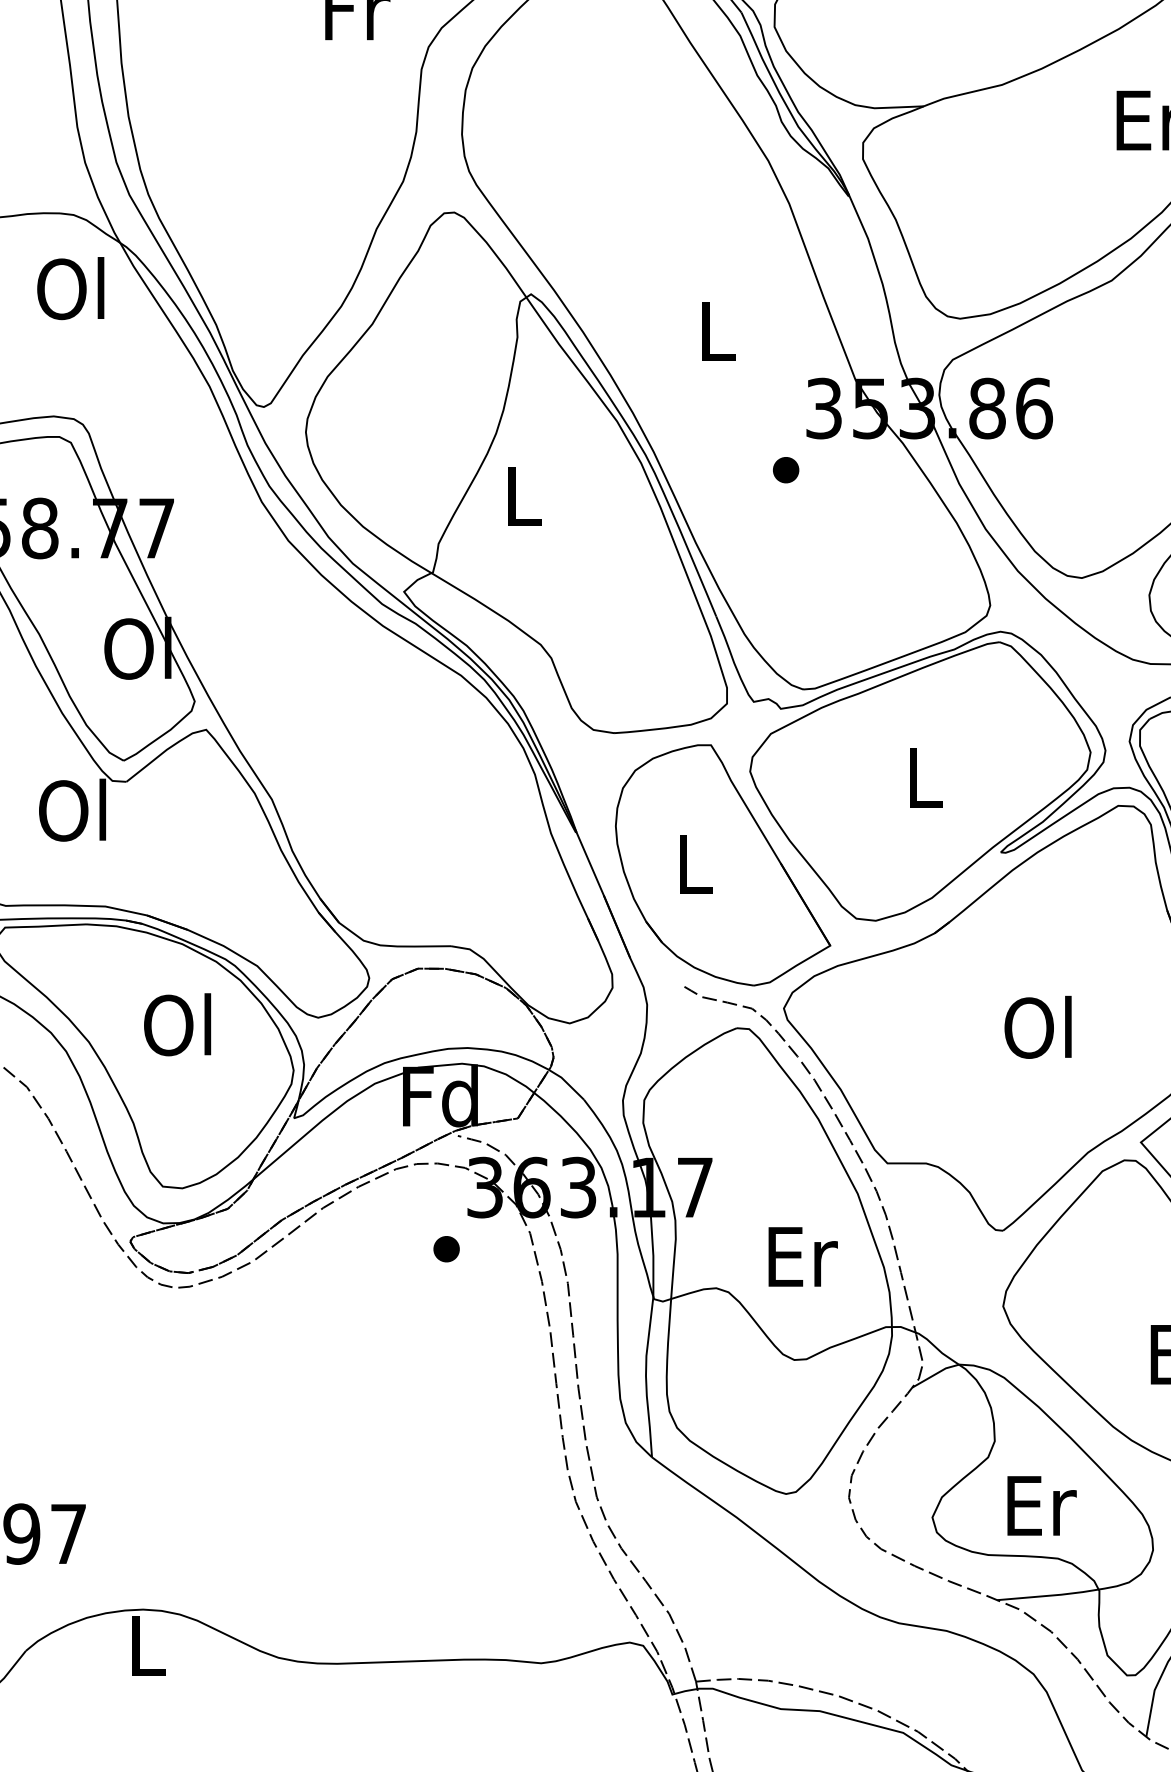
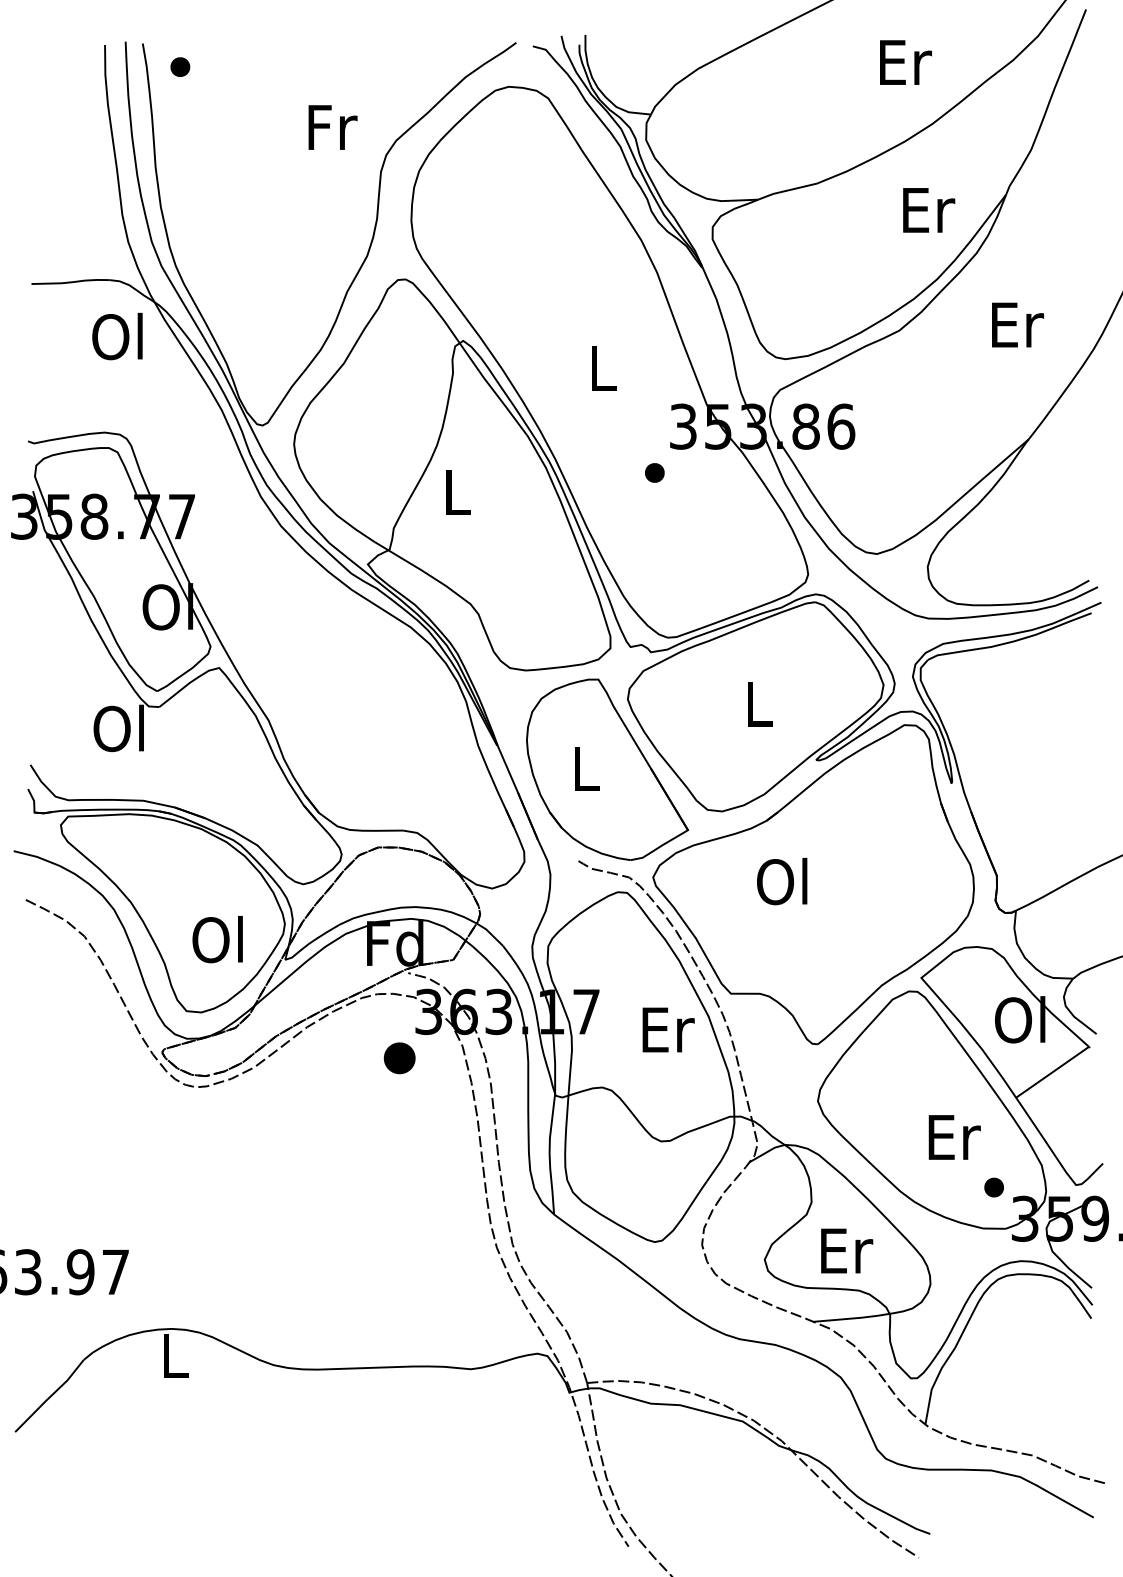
text: (177, 1024) -> (217, 939), moved
text: (1038, 1027) -> (782, 881), moved
part: (446, 1248) -> (399, 1057), size x1.6
text: (802, 1256) -> (668, 1029), moved

